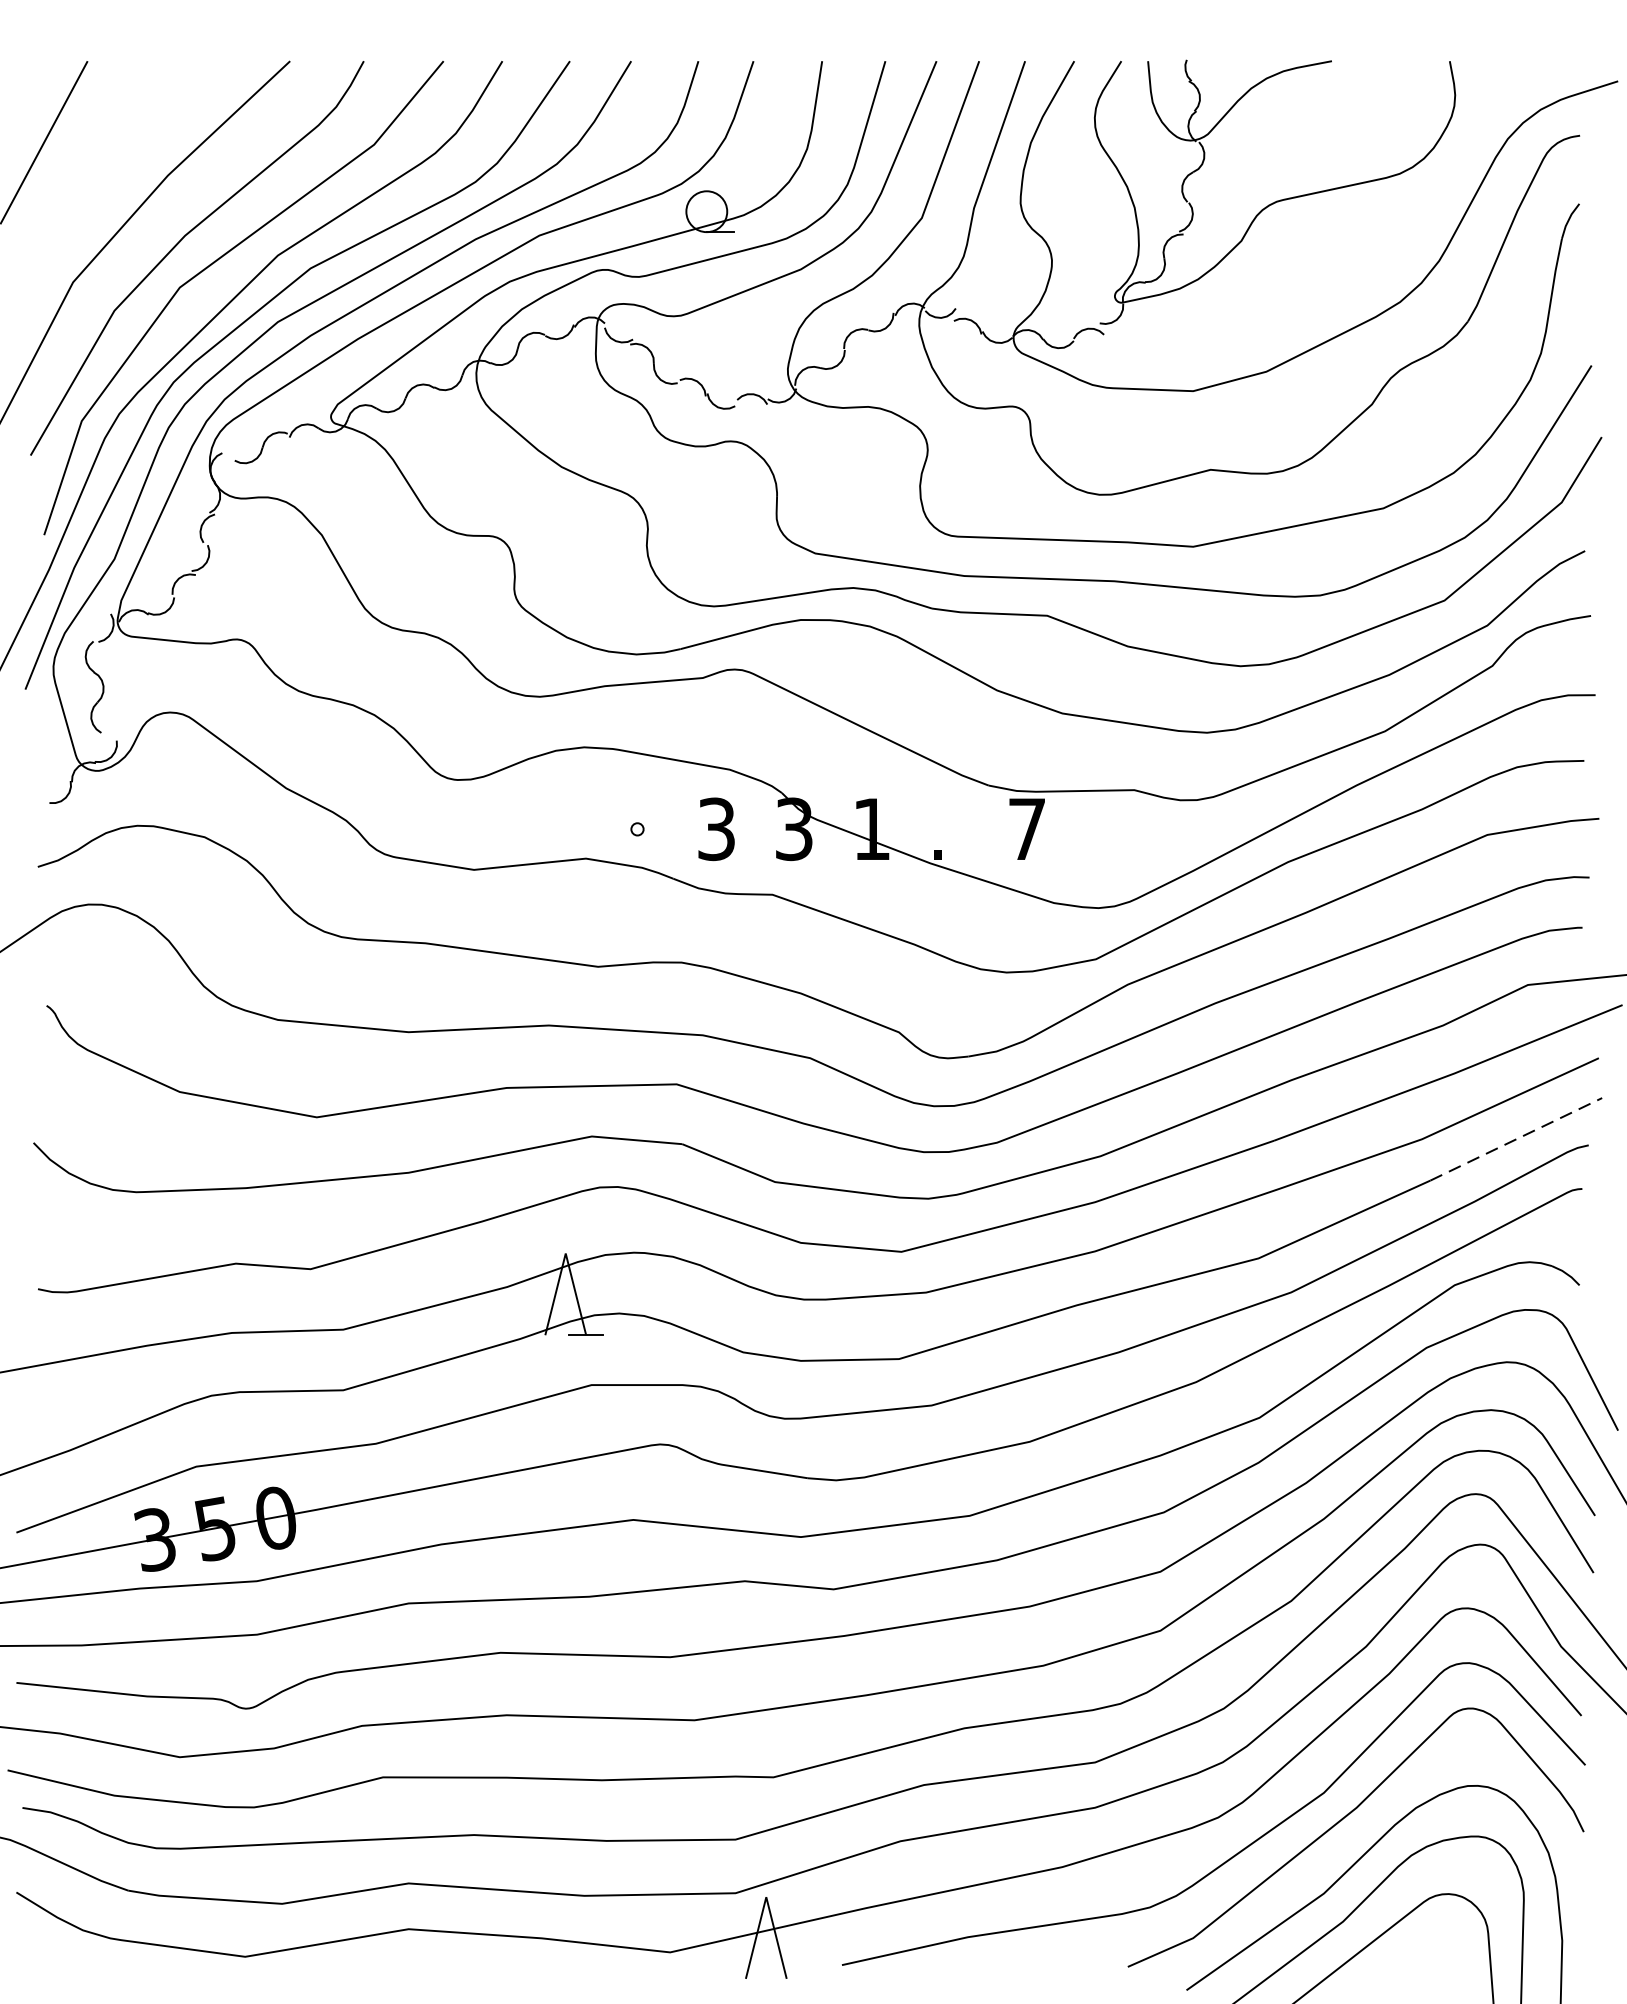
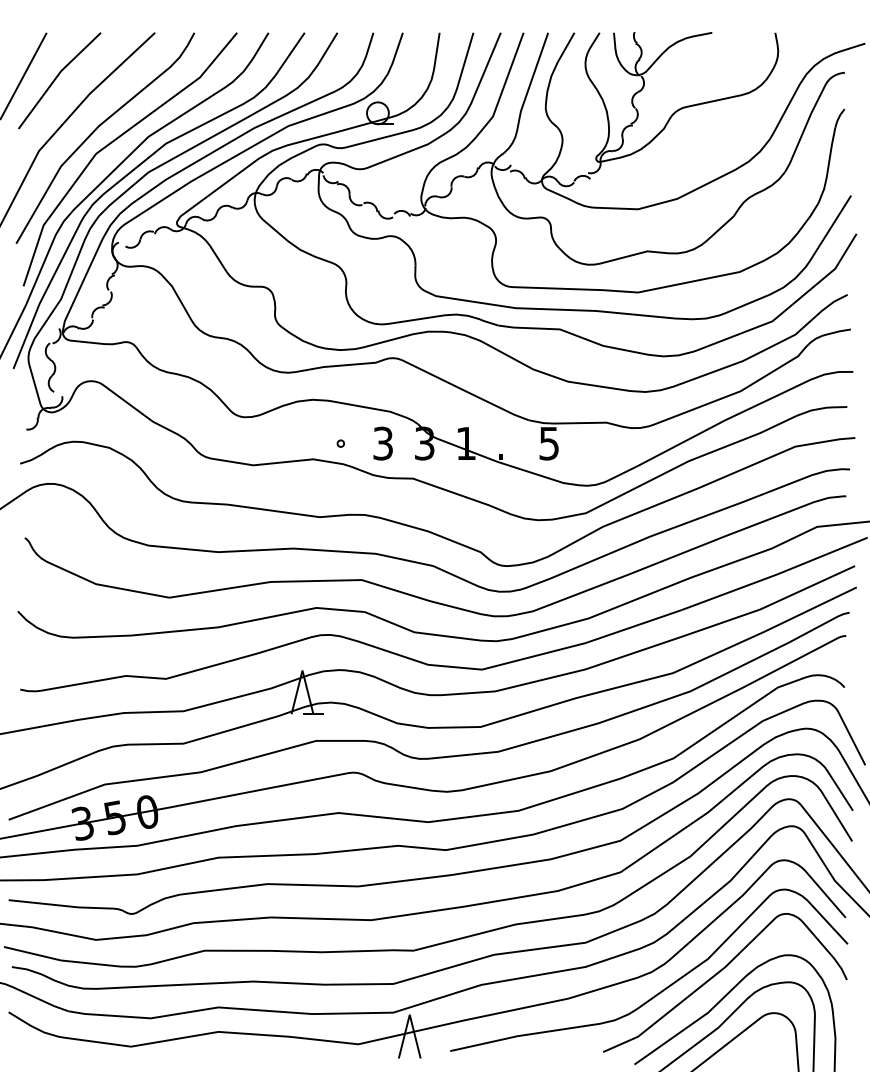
line: (105, 148) -> (56, 79), added
text: (1025, 829) -> (548, 443), 7 -> 5
line: (1515, 1139) -> (810, 609), dashed -> solid

